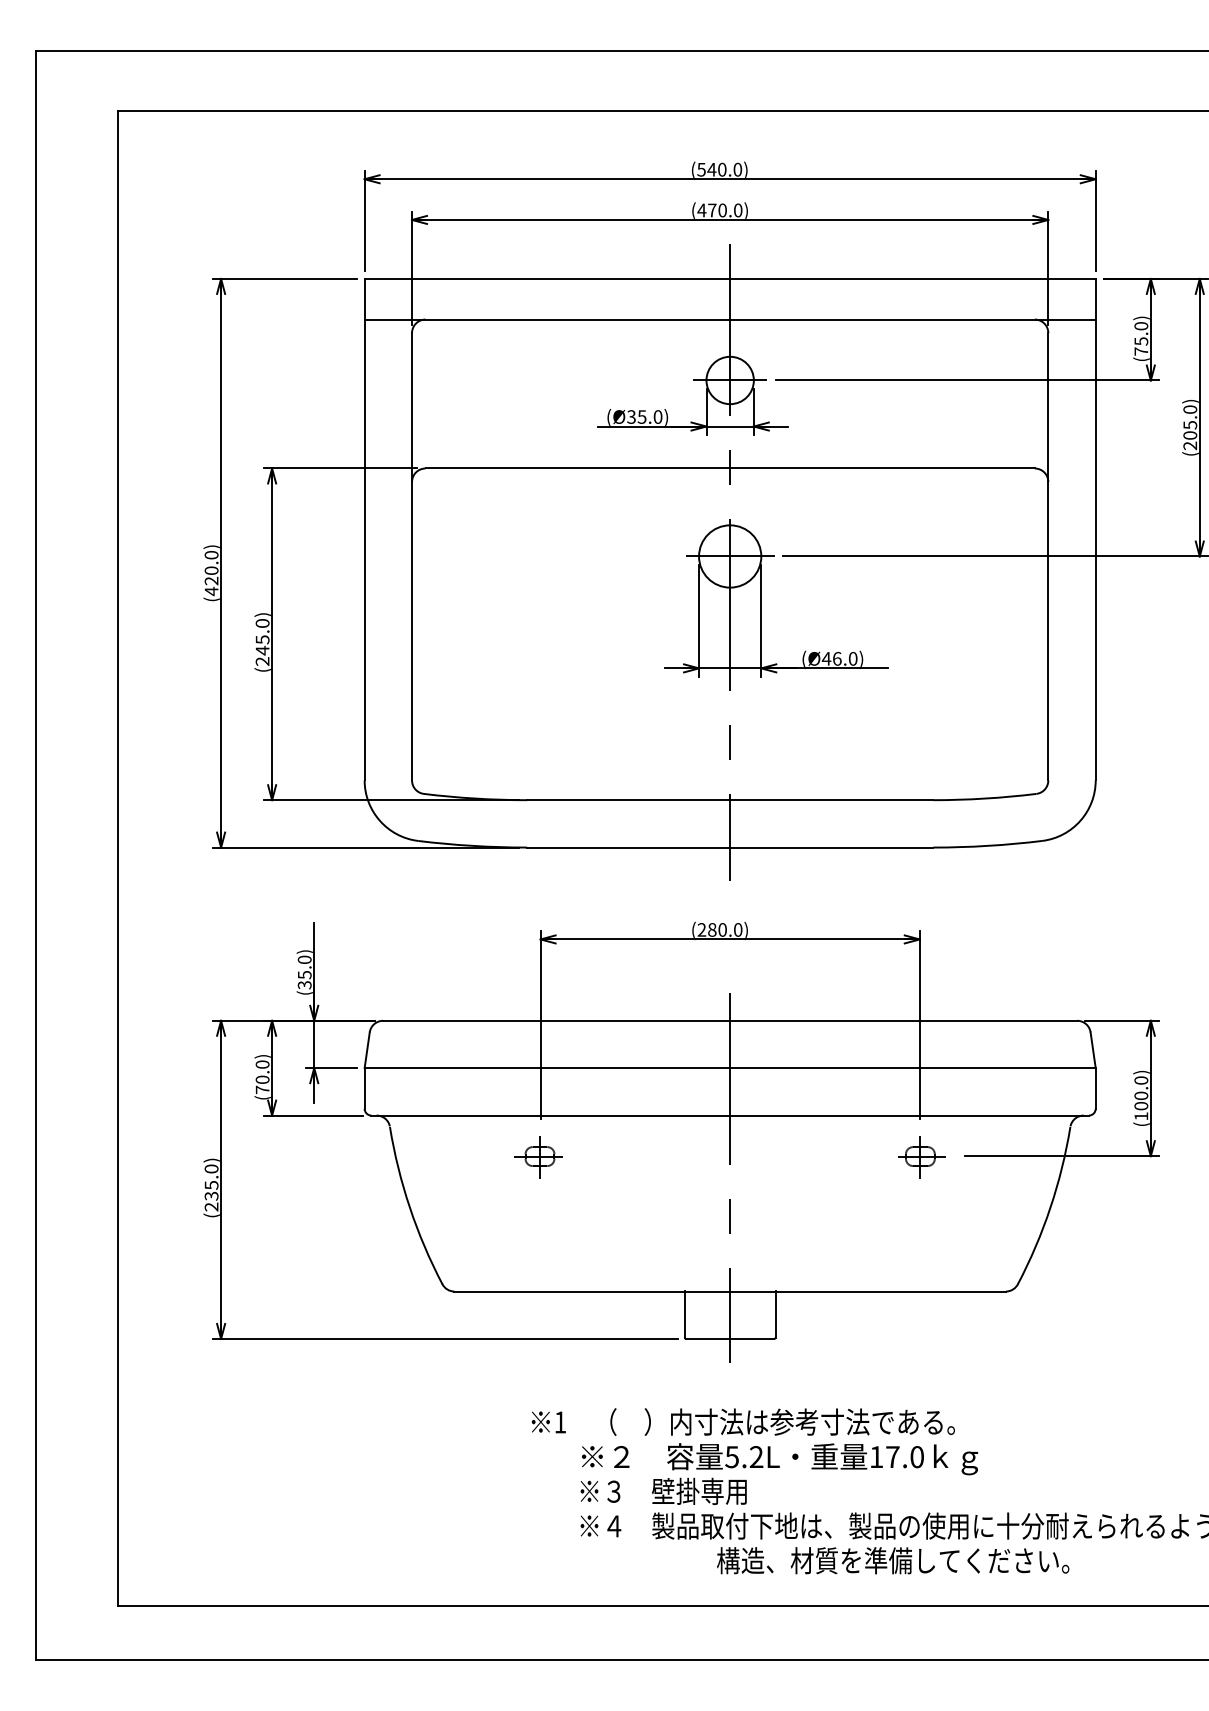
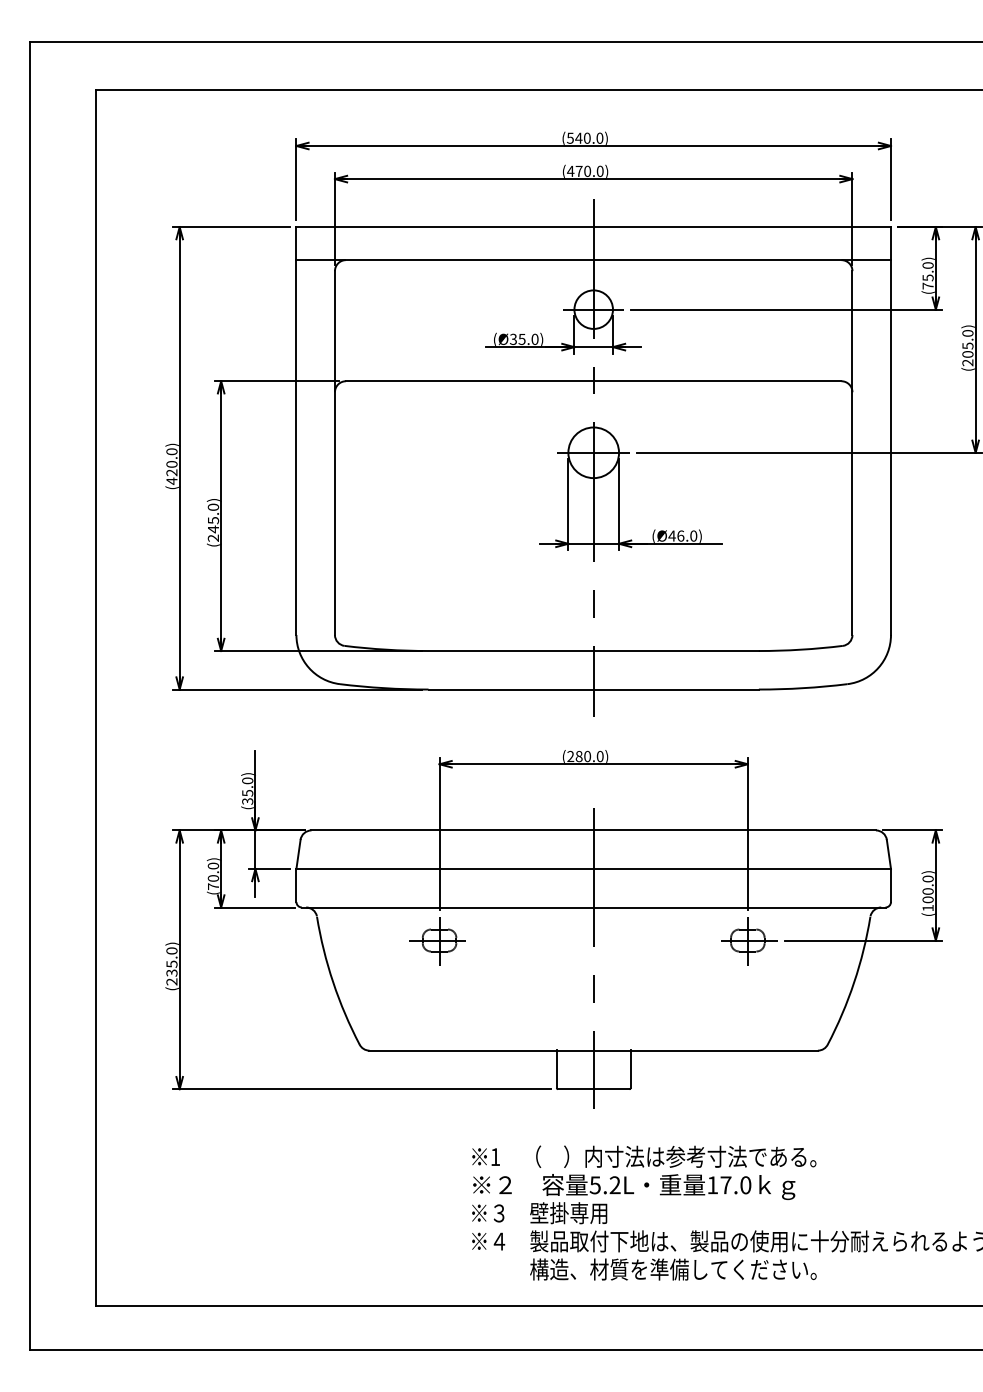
part: (538, 1157) -> (437, 941), size x1.43
part: (921, 1157) -> (749, 941), size x1.43
text: (742, 1421) -> (643, 1156), moved
text: (893, 1560) -> (673, 1269), moved

